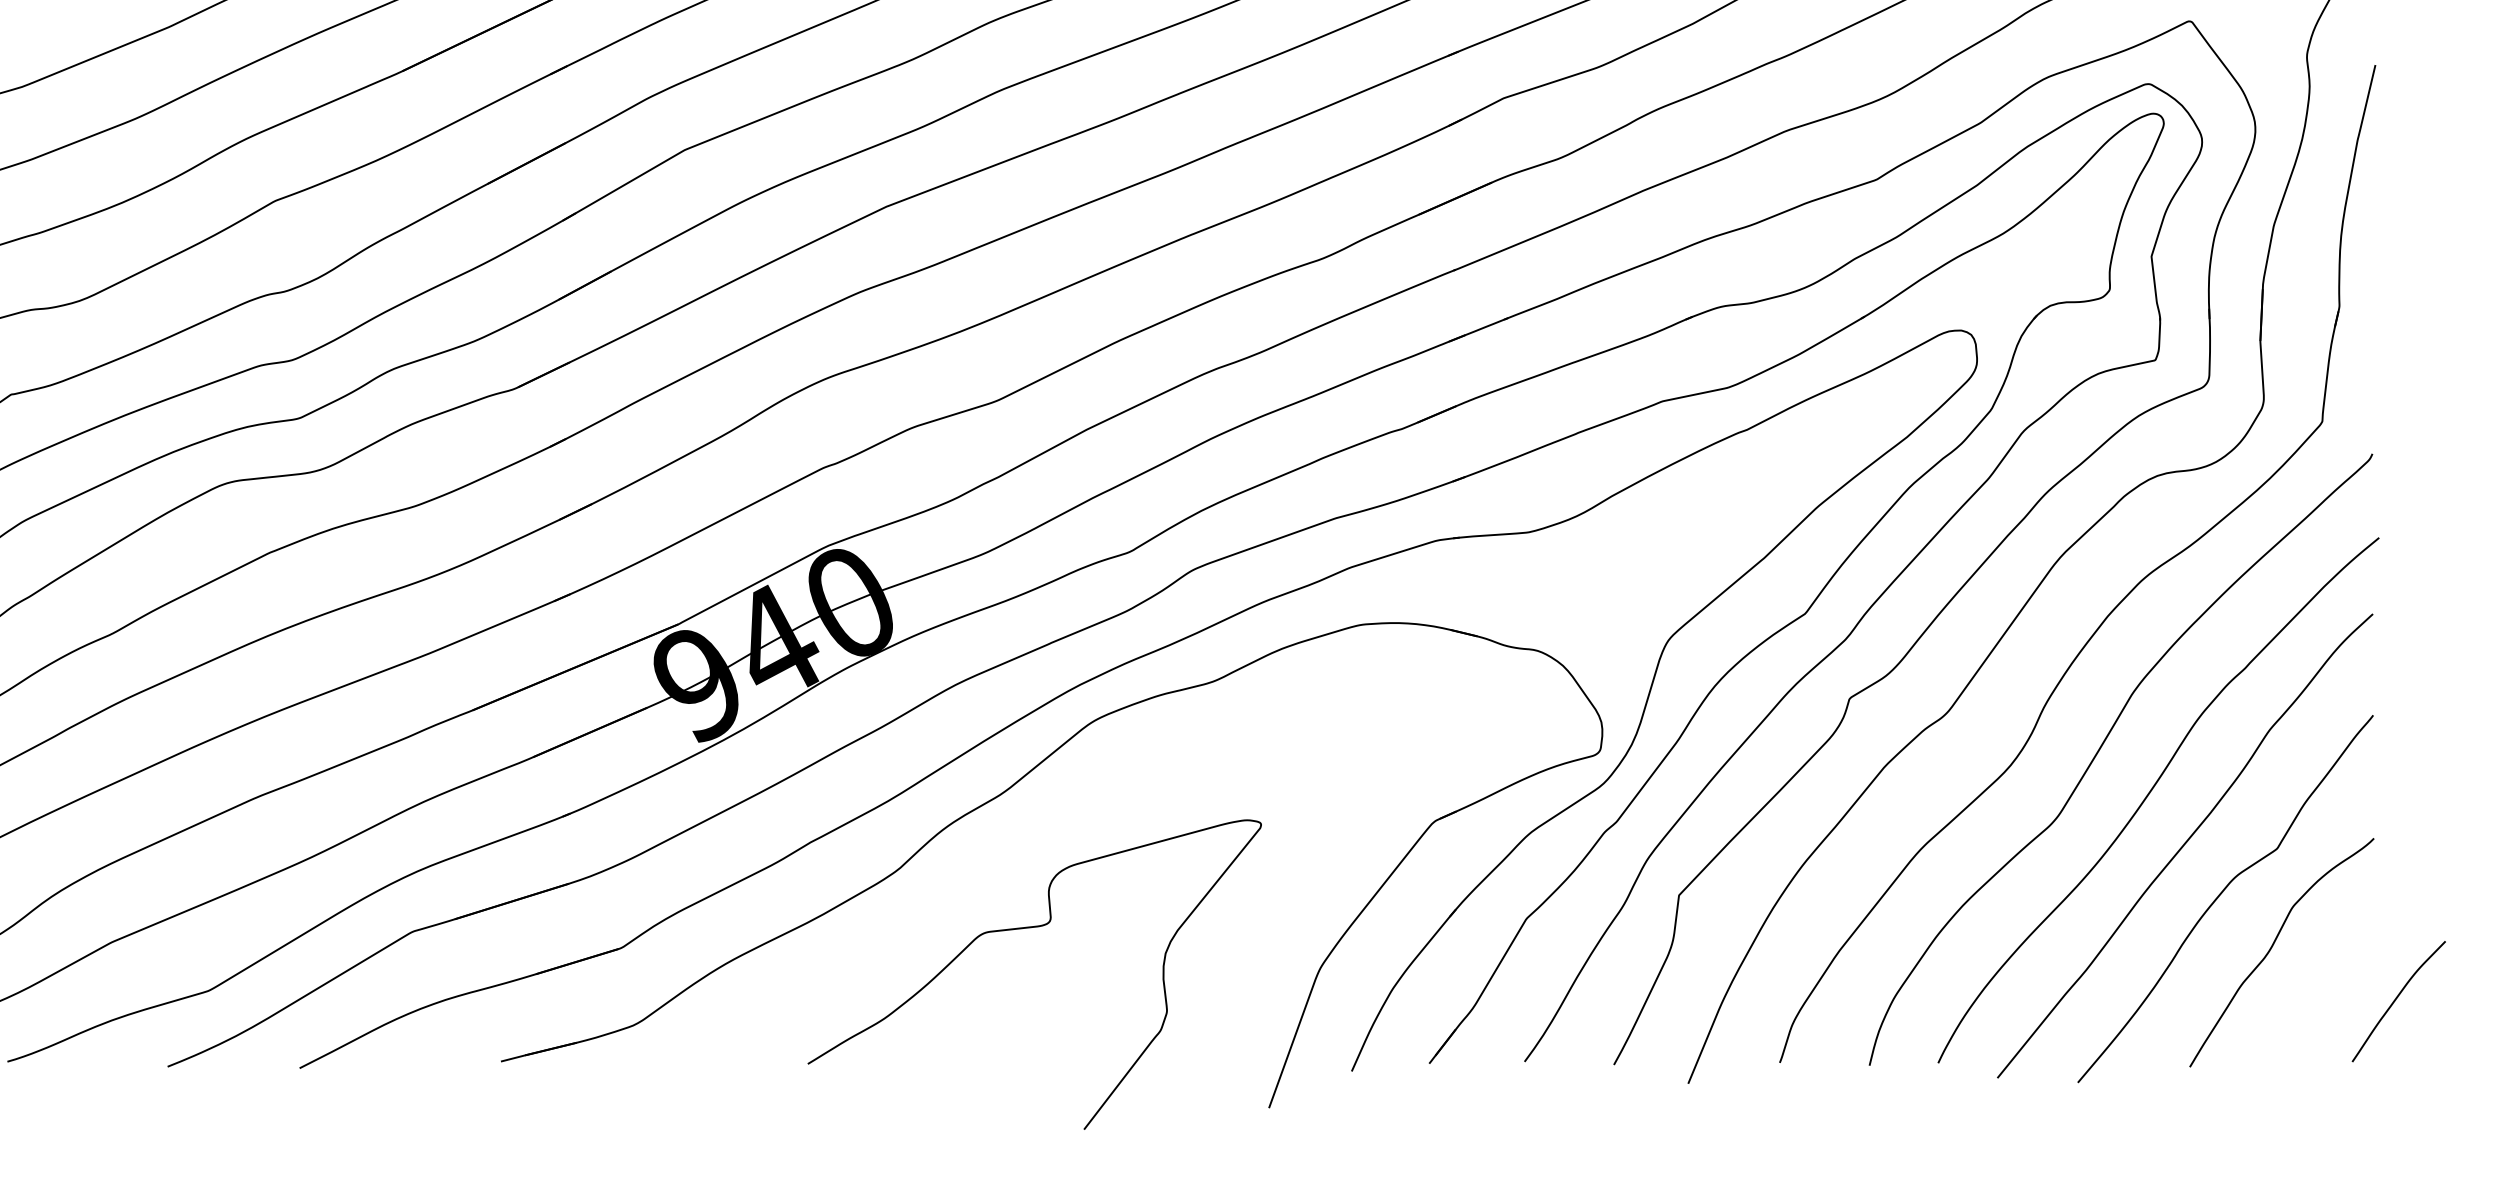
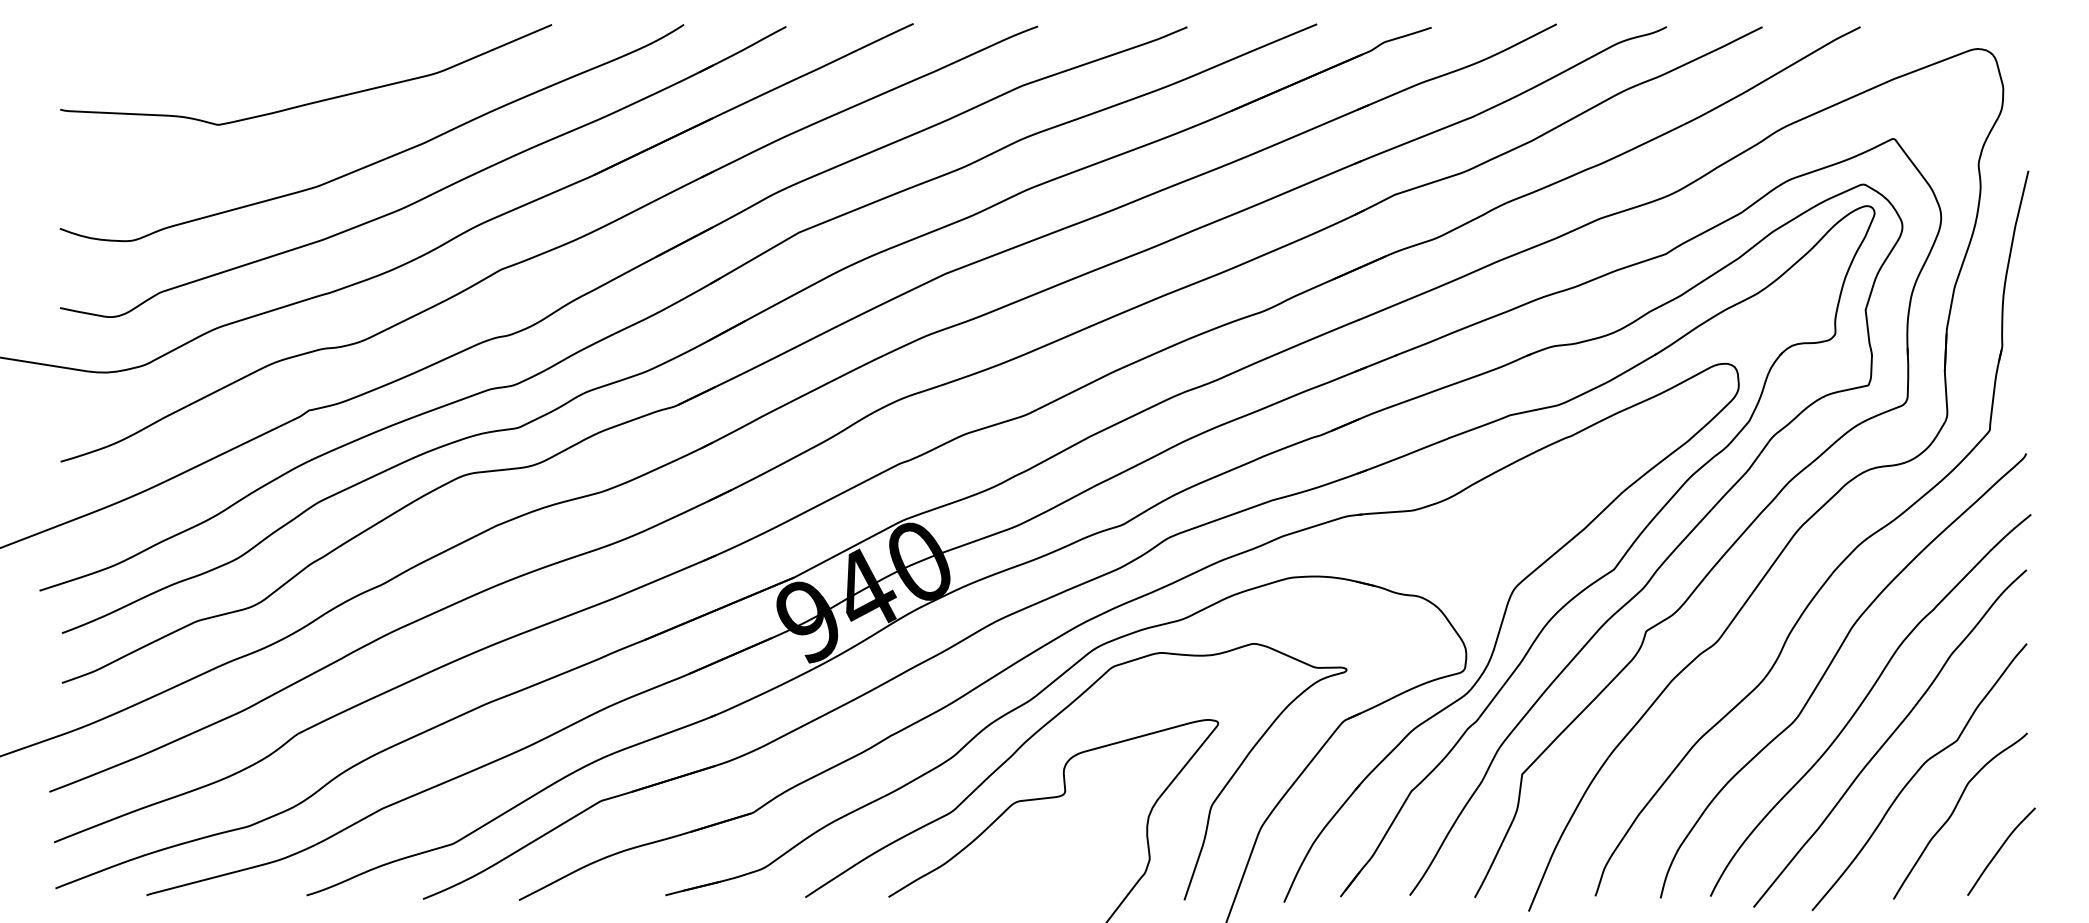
curve: (1015, 836) -> (1039, 731), added
curve: (2397, 999) -> (2000, 850), moved

